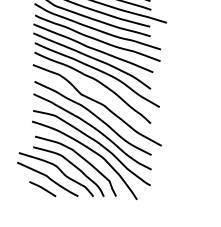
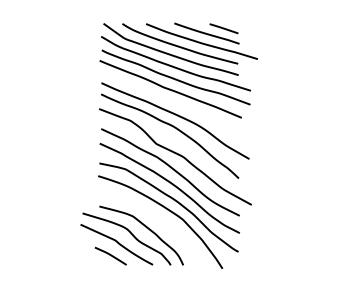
curve: (93, 59) -> (171, 102), removed
curve: (81, 158) -> (156, 219), removed

